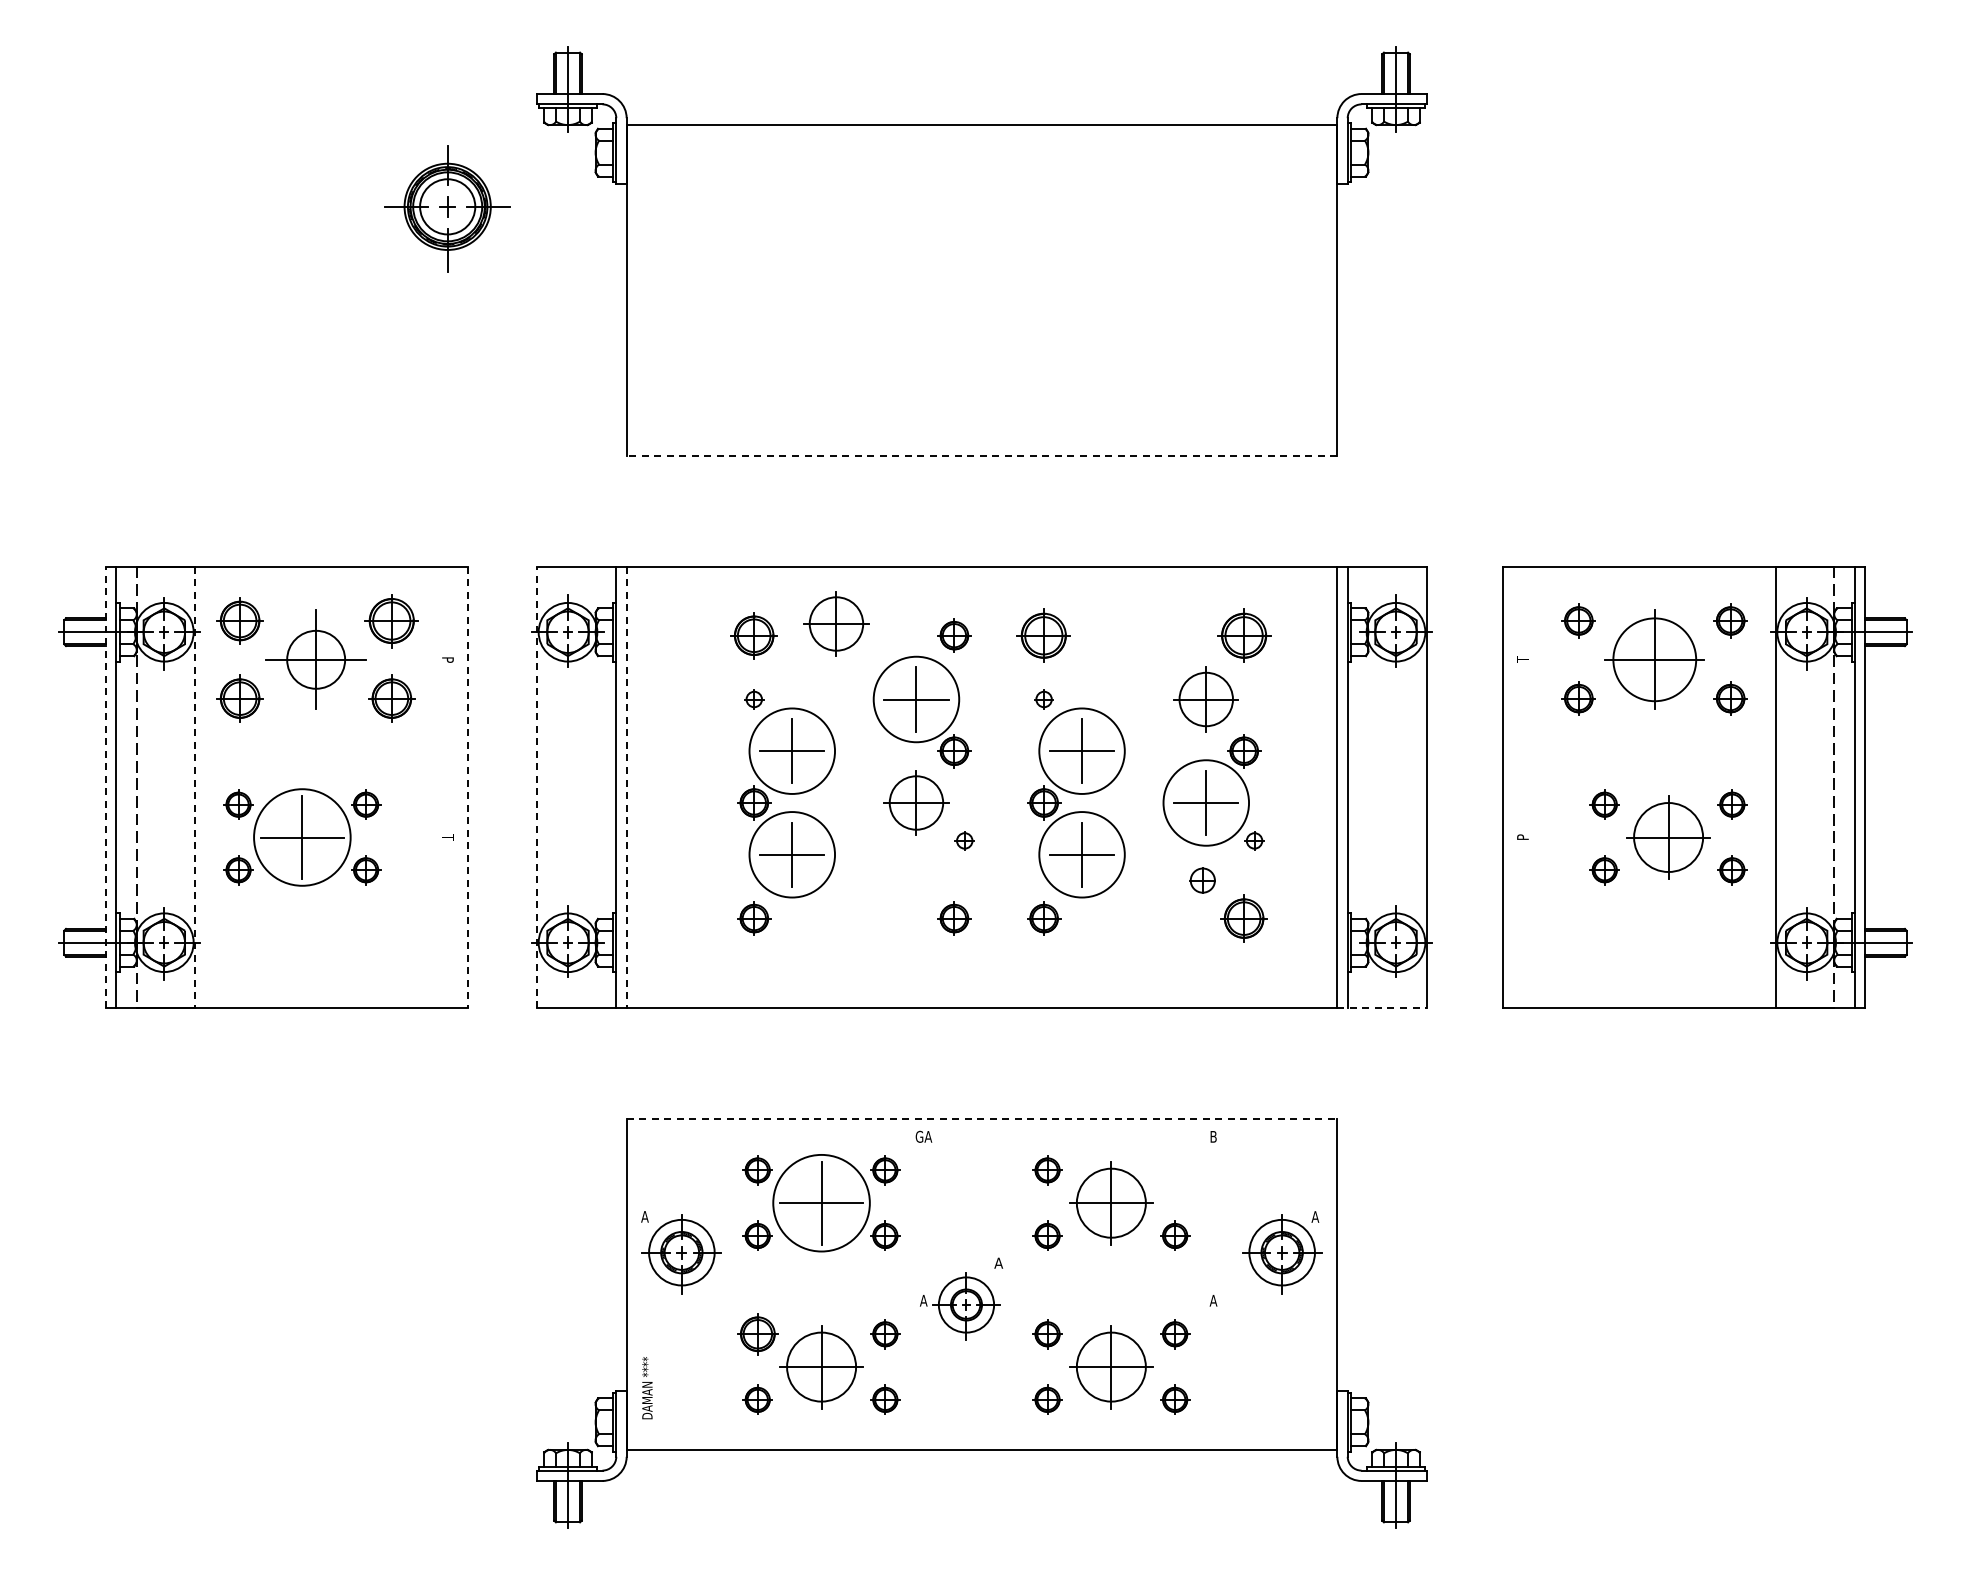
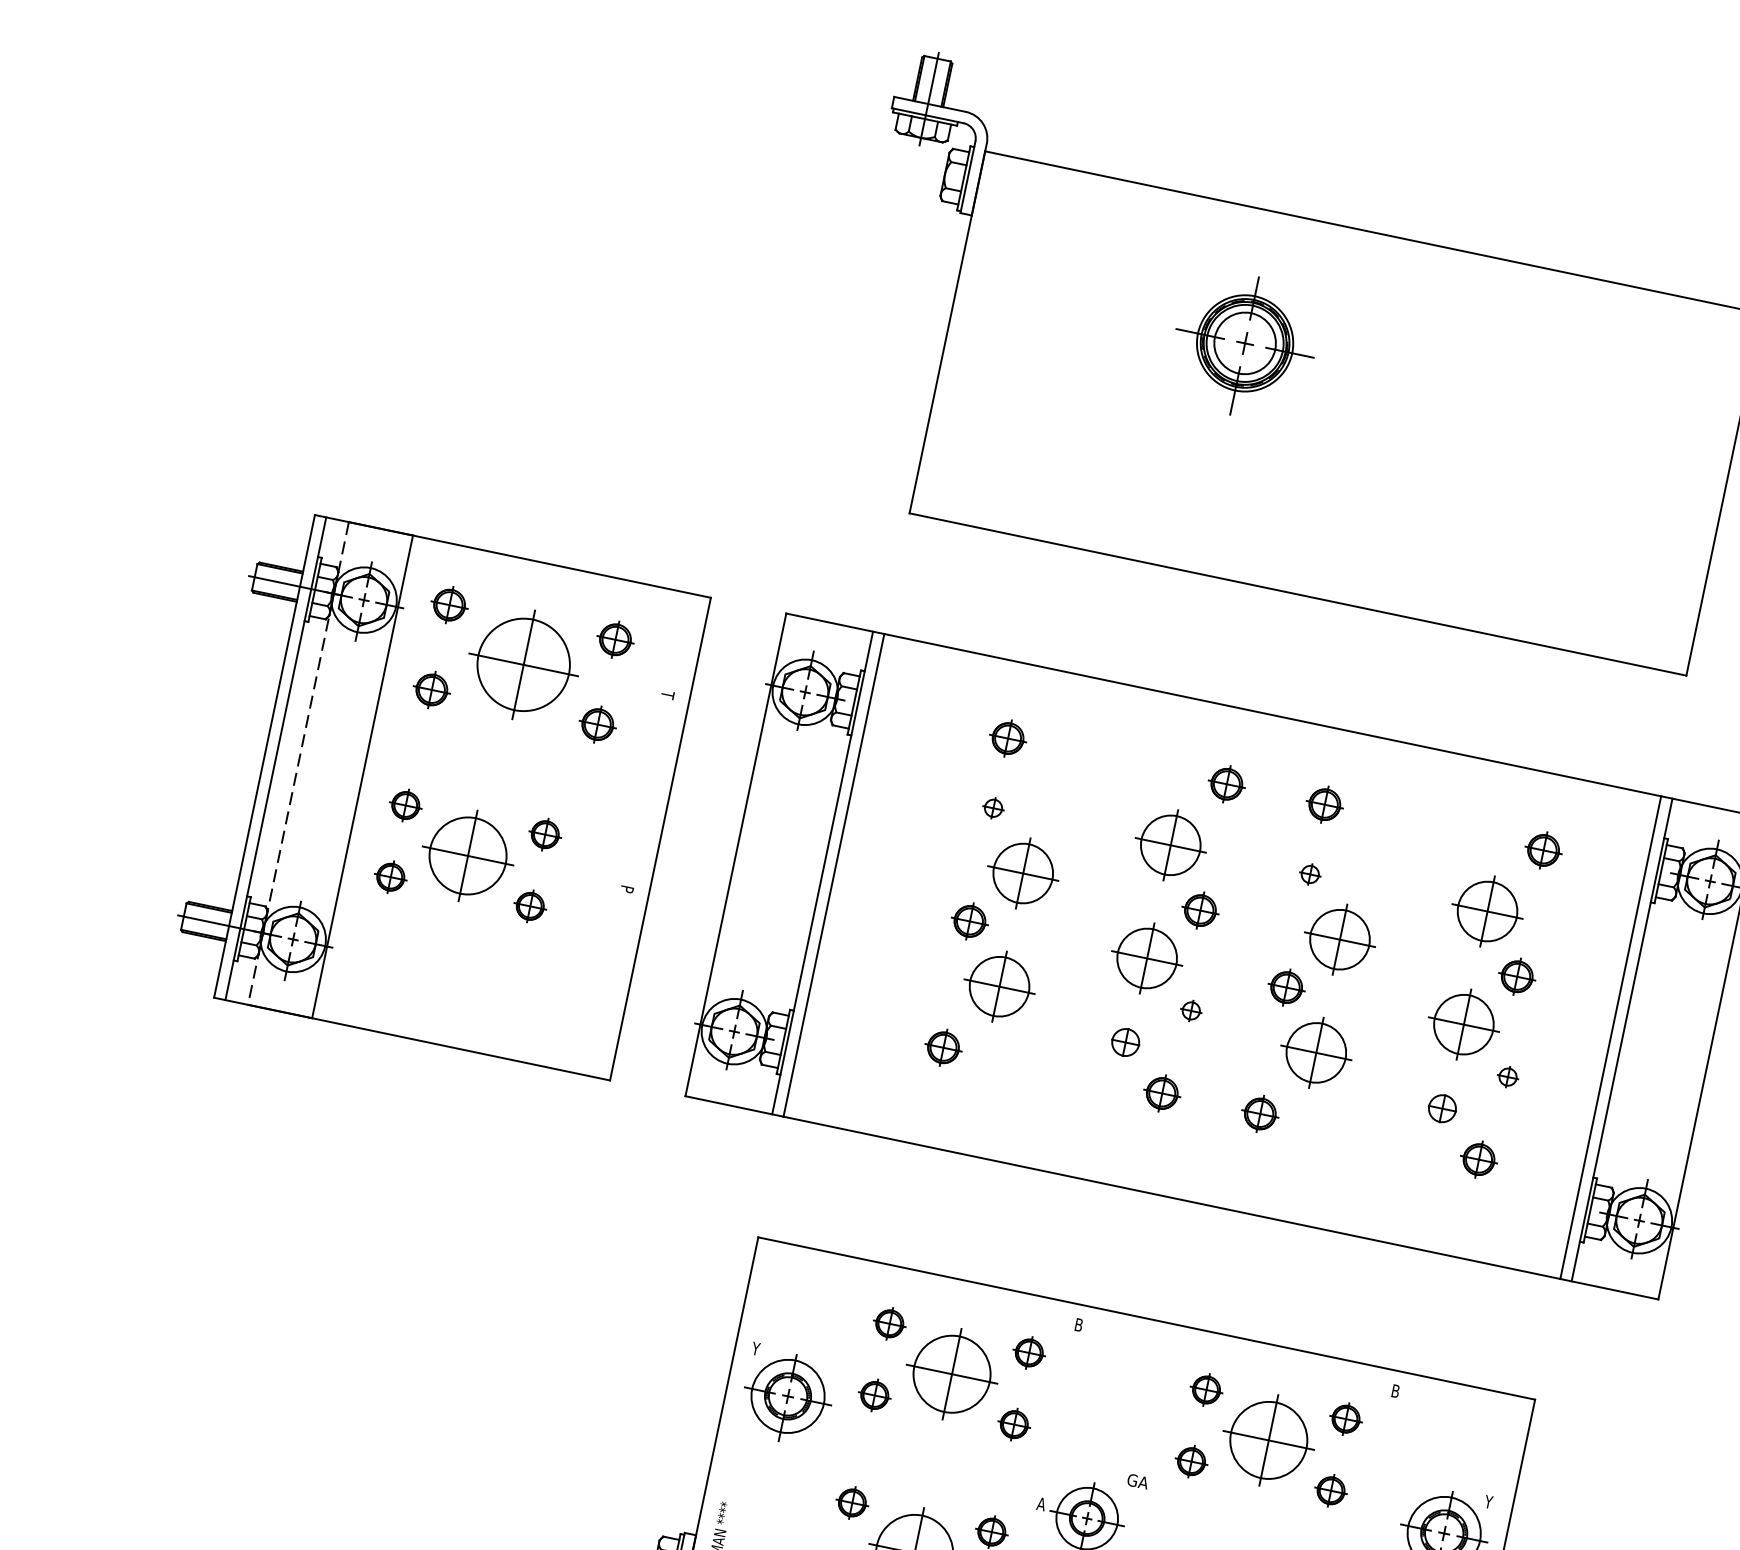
part: (447, 208) -> (1244, 345), moved
line: (981, 456) -> (1297, 594), dashed -> solid
part: (240, 620) -> (449, 604), size x0.71
part: (392, 620) -> (616, 639), size x0.62
part: (836, 623) -> (1100, 744), removed
part: (754, 635) -> (1008, 738), size x0.71
part: (1044, 635) -> (1325, 804), size x0.62
part: (1244, 635) -> (1543, 850), size x0.62
circle: (315, 659) -> (523, 664), size x1.43
text: (447, 659) -> (667, 694), P -> T
part: (240, 698) -> (432, 689), size x0.71
part: (392, 698) -> (598, 724), size x0.71
circle: (916, 699) -> (1170, 845), size x0.62
circle: (791, 750) -> (1022, 872), size x0.62
circle: (1081, 750) -> (1339, 938), size x0.62
line: (105, 787) -> (264, 756), dashed -> solid
line: (195, 787) -> (362, 776), dashed -> solid
line: (467, 787) -> (659, 839), dashed -> solid
line: (536, 787) -> (735, 854), dashed -> solid
line: (626, 787) -> (833, 875), dashed -> solid
circle: (1205, 802) -> (1463, 1023), size x0.62
circle: (301, 837) -> (467, 855), size x0.71
text: (447, 837) -> (626, 889), T -> P
circle: (791, 854) -> (998, 986), size x0.62
circle: (1081, 854) -> (1315, 1052), size x0.62
part: (912, 880) -> (1125, 1042), added
part: (1244, 918) -> (1479, 1159), size x0.71
line: (1382, 1008) -> (1609, 1289), dashed -> solid
line: (982, 1118) -> (1147, 1318), dashed -> solid
text: (923, 1136) -> (1078, 1324), GA -> B
part: (1175, 1170) -> (1346, 1419), added
circle: (821, 1202) -> (952, 1373), size x0.71
text: (644, 1216) -> (755, 1348), A -> Y
text: (1315, 1216) -> (1488, 1501), A -> Y
text: (1003, 1262) -> (1137, 1480), A -> GA
part: (757, 1334) -> (852, 1503), size x0.71

